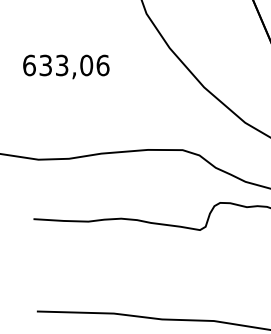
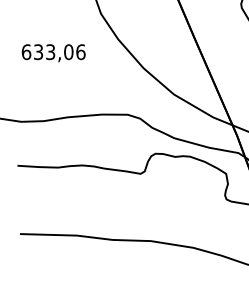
text: (65, 67) -> (53, 53), moved

